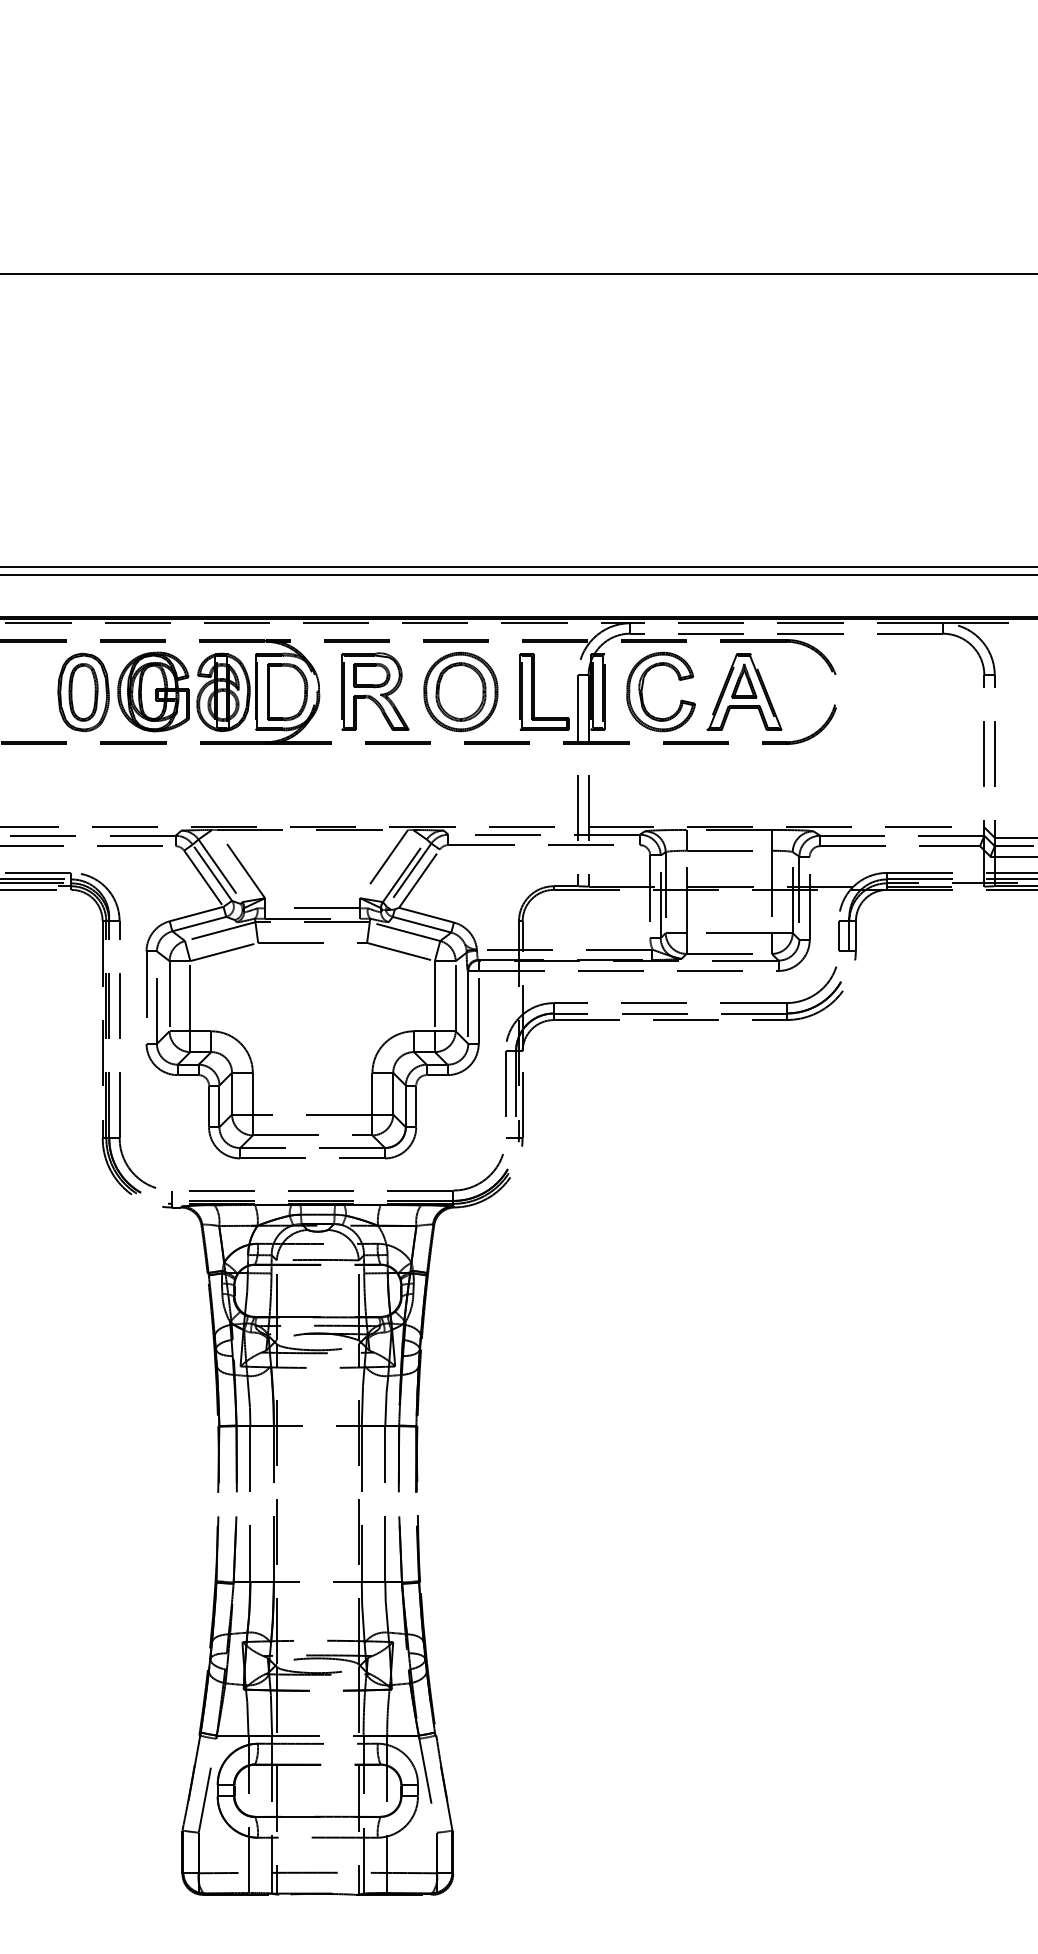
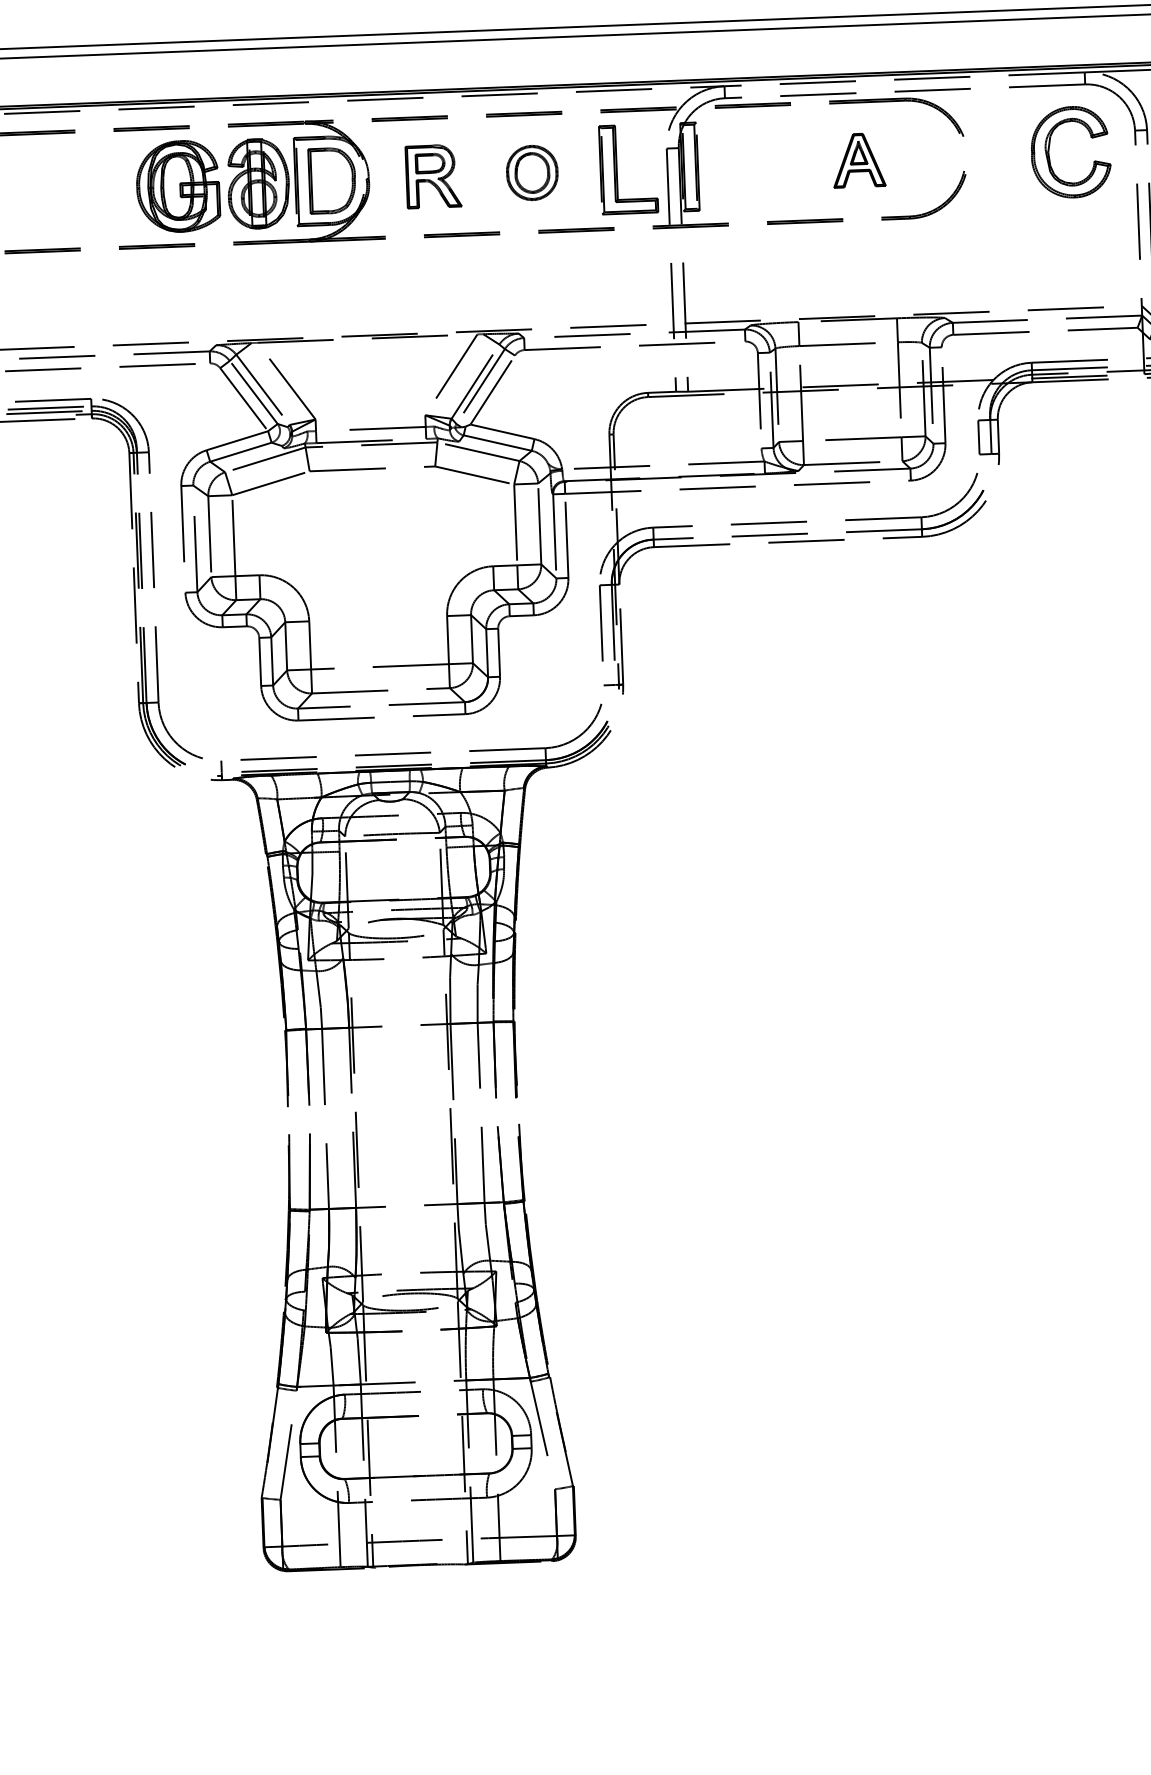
part: (643, 686) -> (1050, 146), moved
part: (375, 691) -> (433, 176), size x0.7
part: (460, 691) -> (531, 172), size x0.6
part: (744, 691) -> (859, 159), size x0.6
part: (83, 692) -> (97, 190), removed

